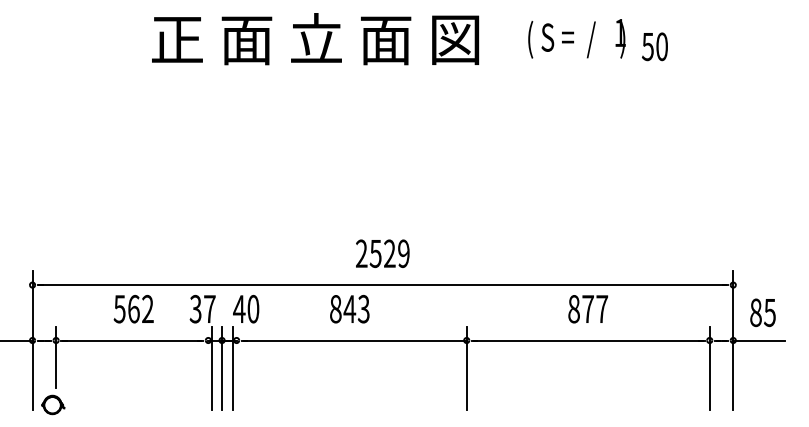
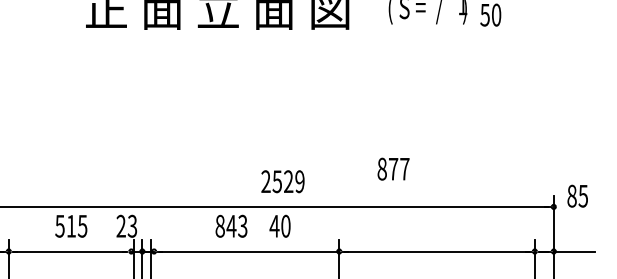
text: (382, 253) -> (282, 181), moved
text: (140, 308) -> (76, 225), 562 -> 515
text: (202, 308) -> (126, 225), 37 -> 23
text: (246, 309) -> (280, 226), moved
text: (349, 309) -> (231, 226), moved
text: (588, 309) -> (393, 169), moved
text: (762, 312) -> (577, 195), moved

